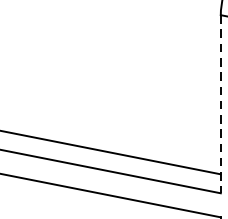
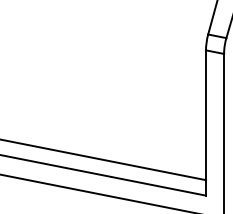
line: (221, 104) -> (206, 123), dashed -> solid

